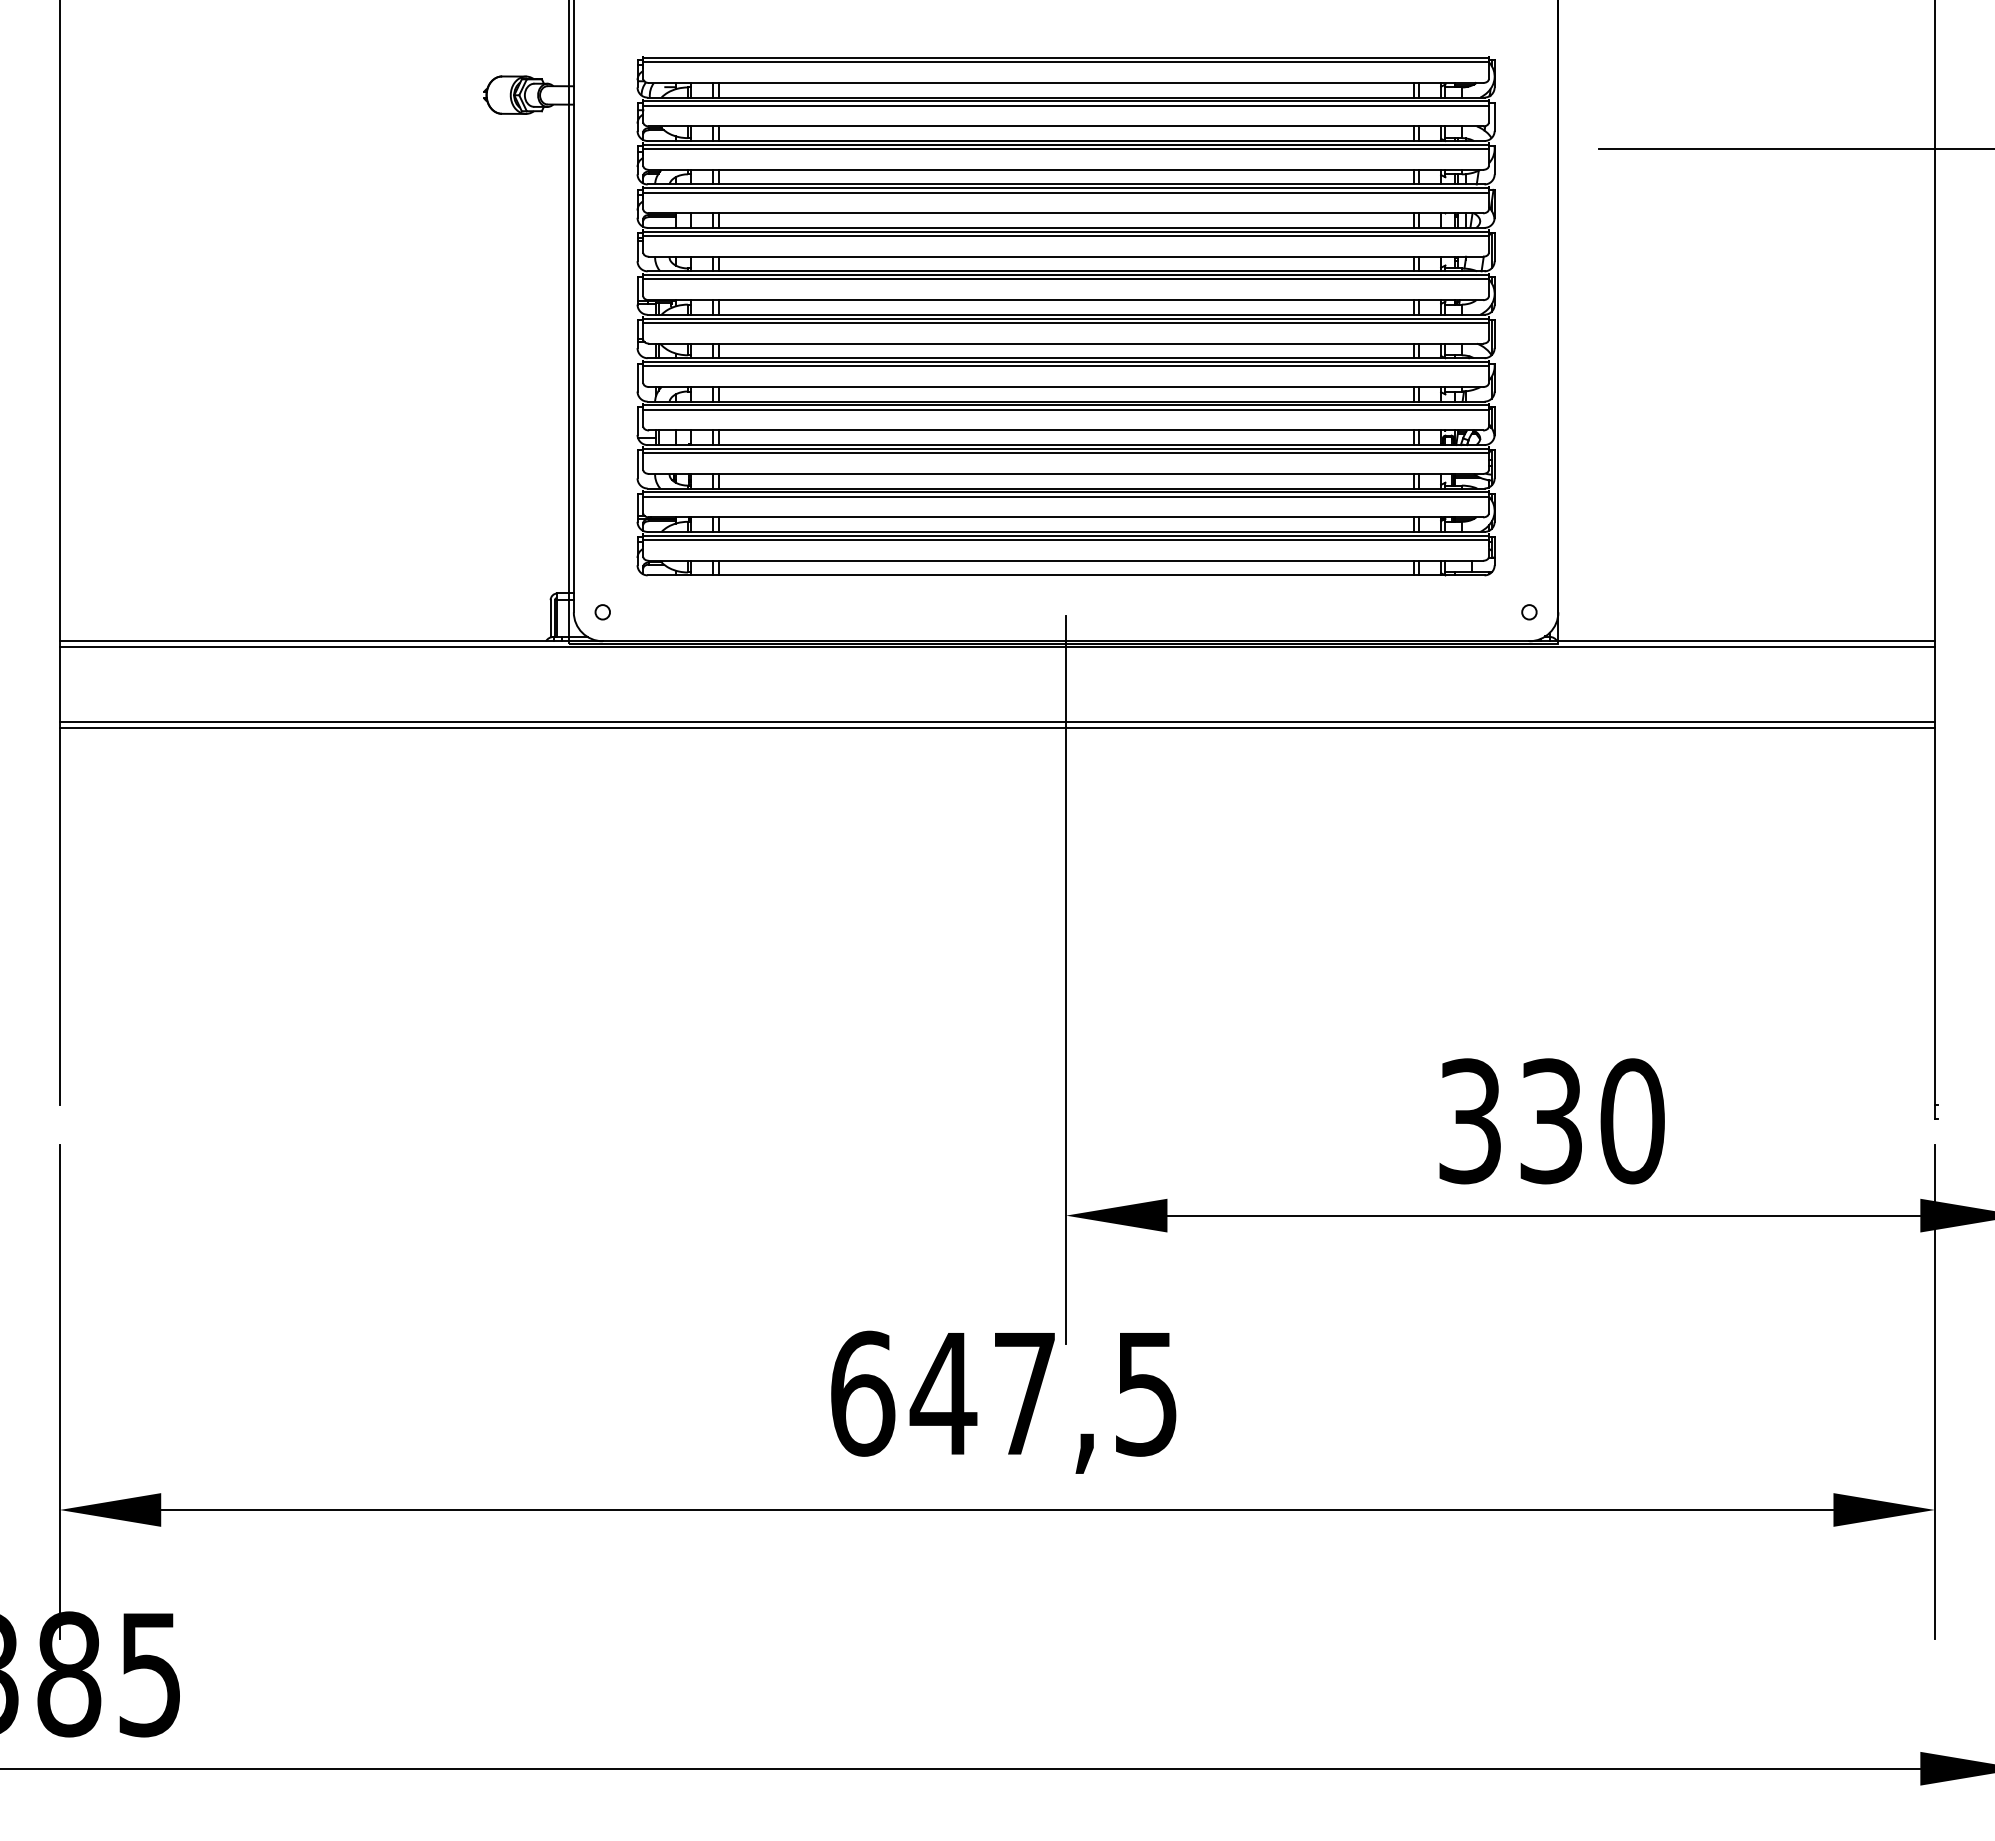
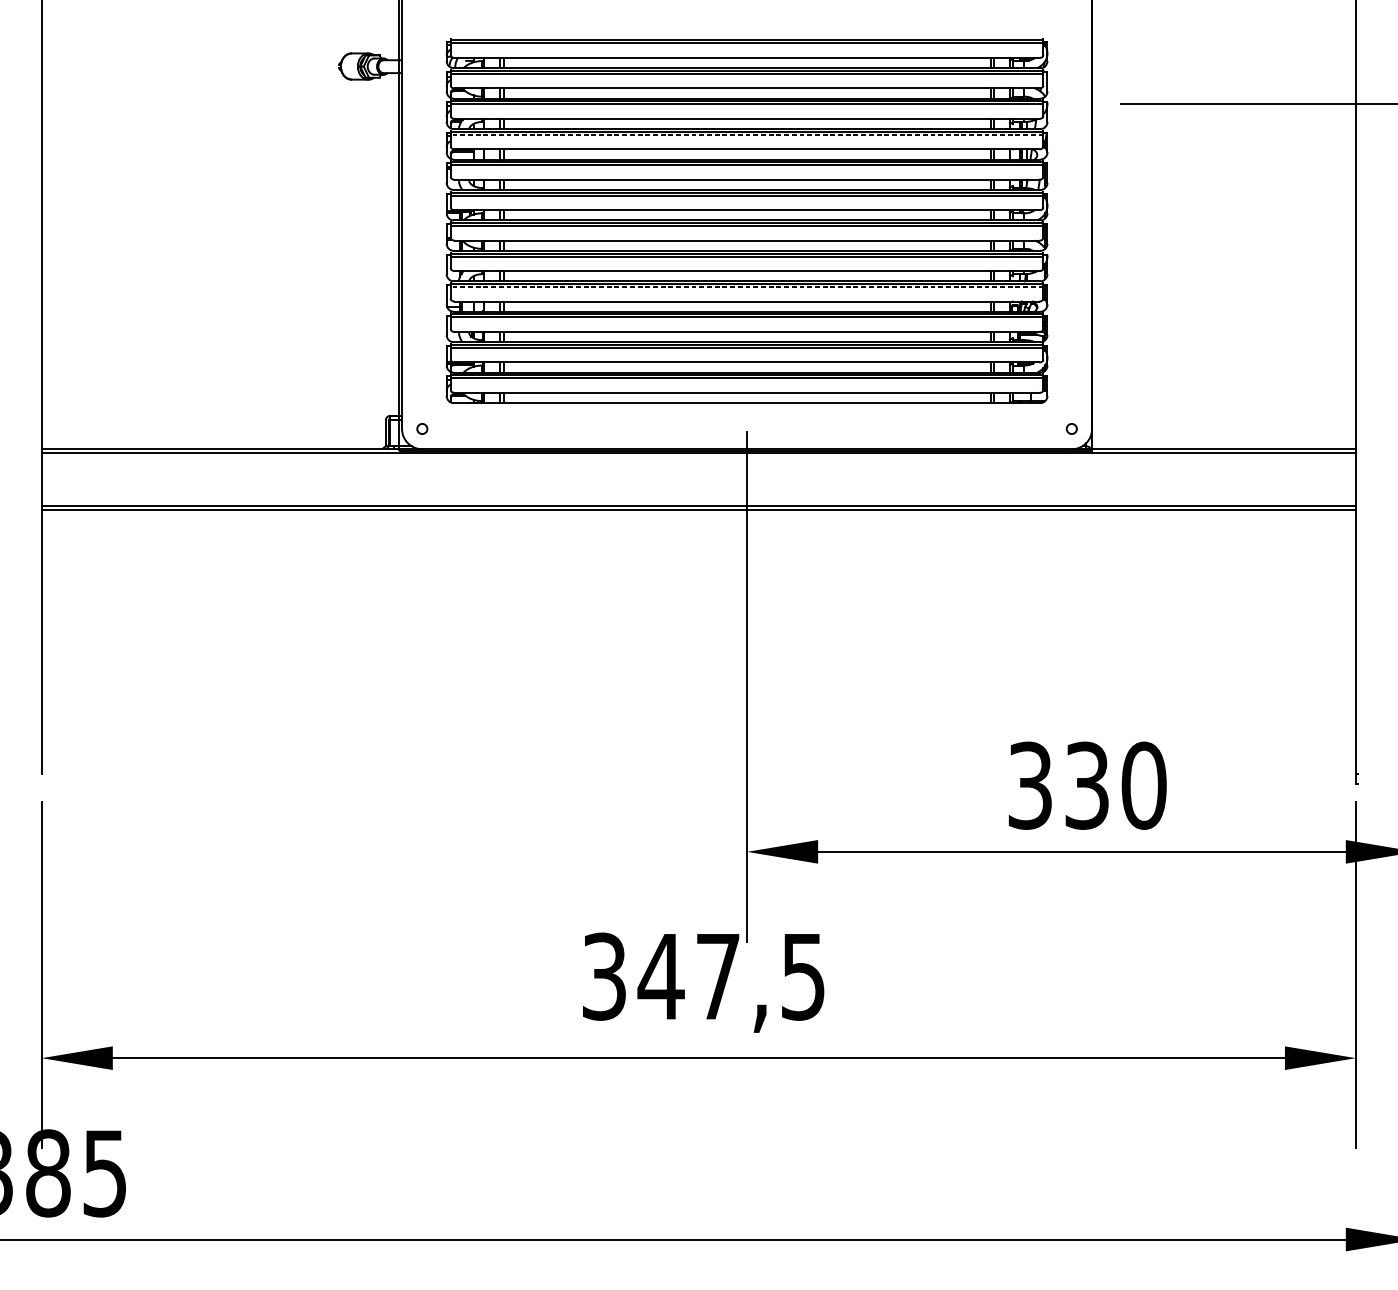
line: (1066, 192) -> (747, 134), solid -> dashed
line: (1066, 409) -> (747, 286), solid -> dashed
text: (863, 1393) -> (605, 976), 647,5 -> 347,5

